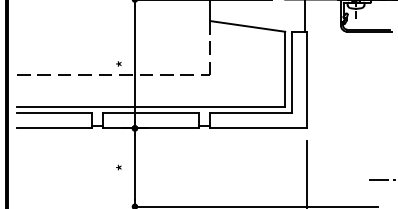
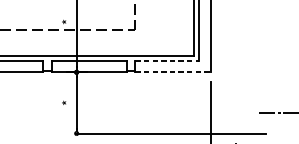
line: (250, 113) -> (166, 60), solid -> dashed
line: (258, 128) -> (173, 72), solid -> dashed

